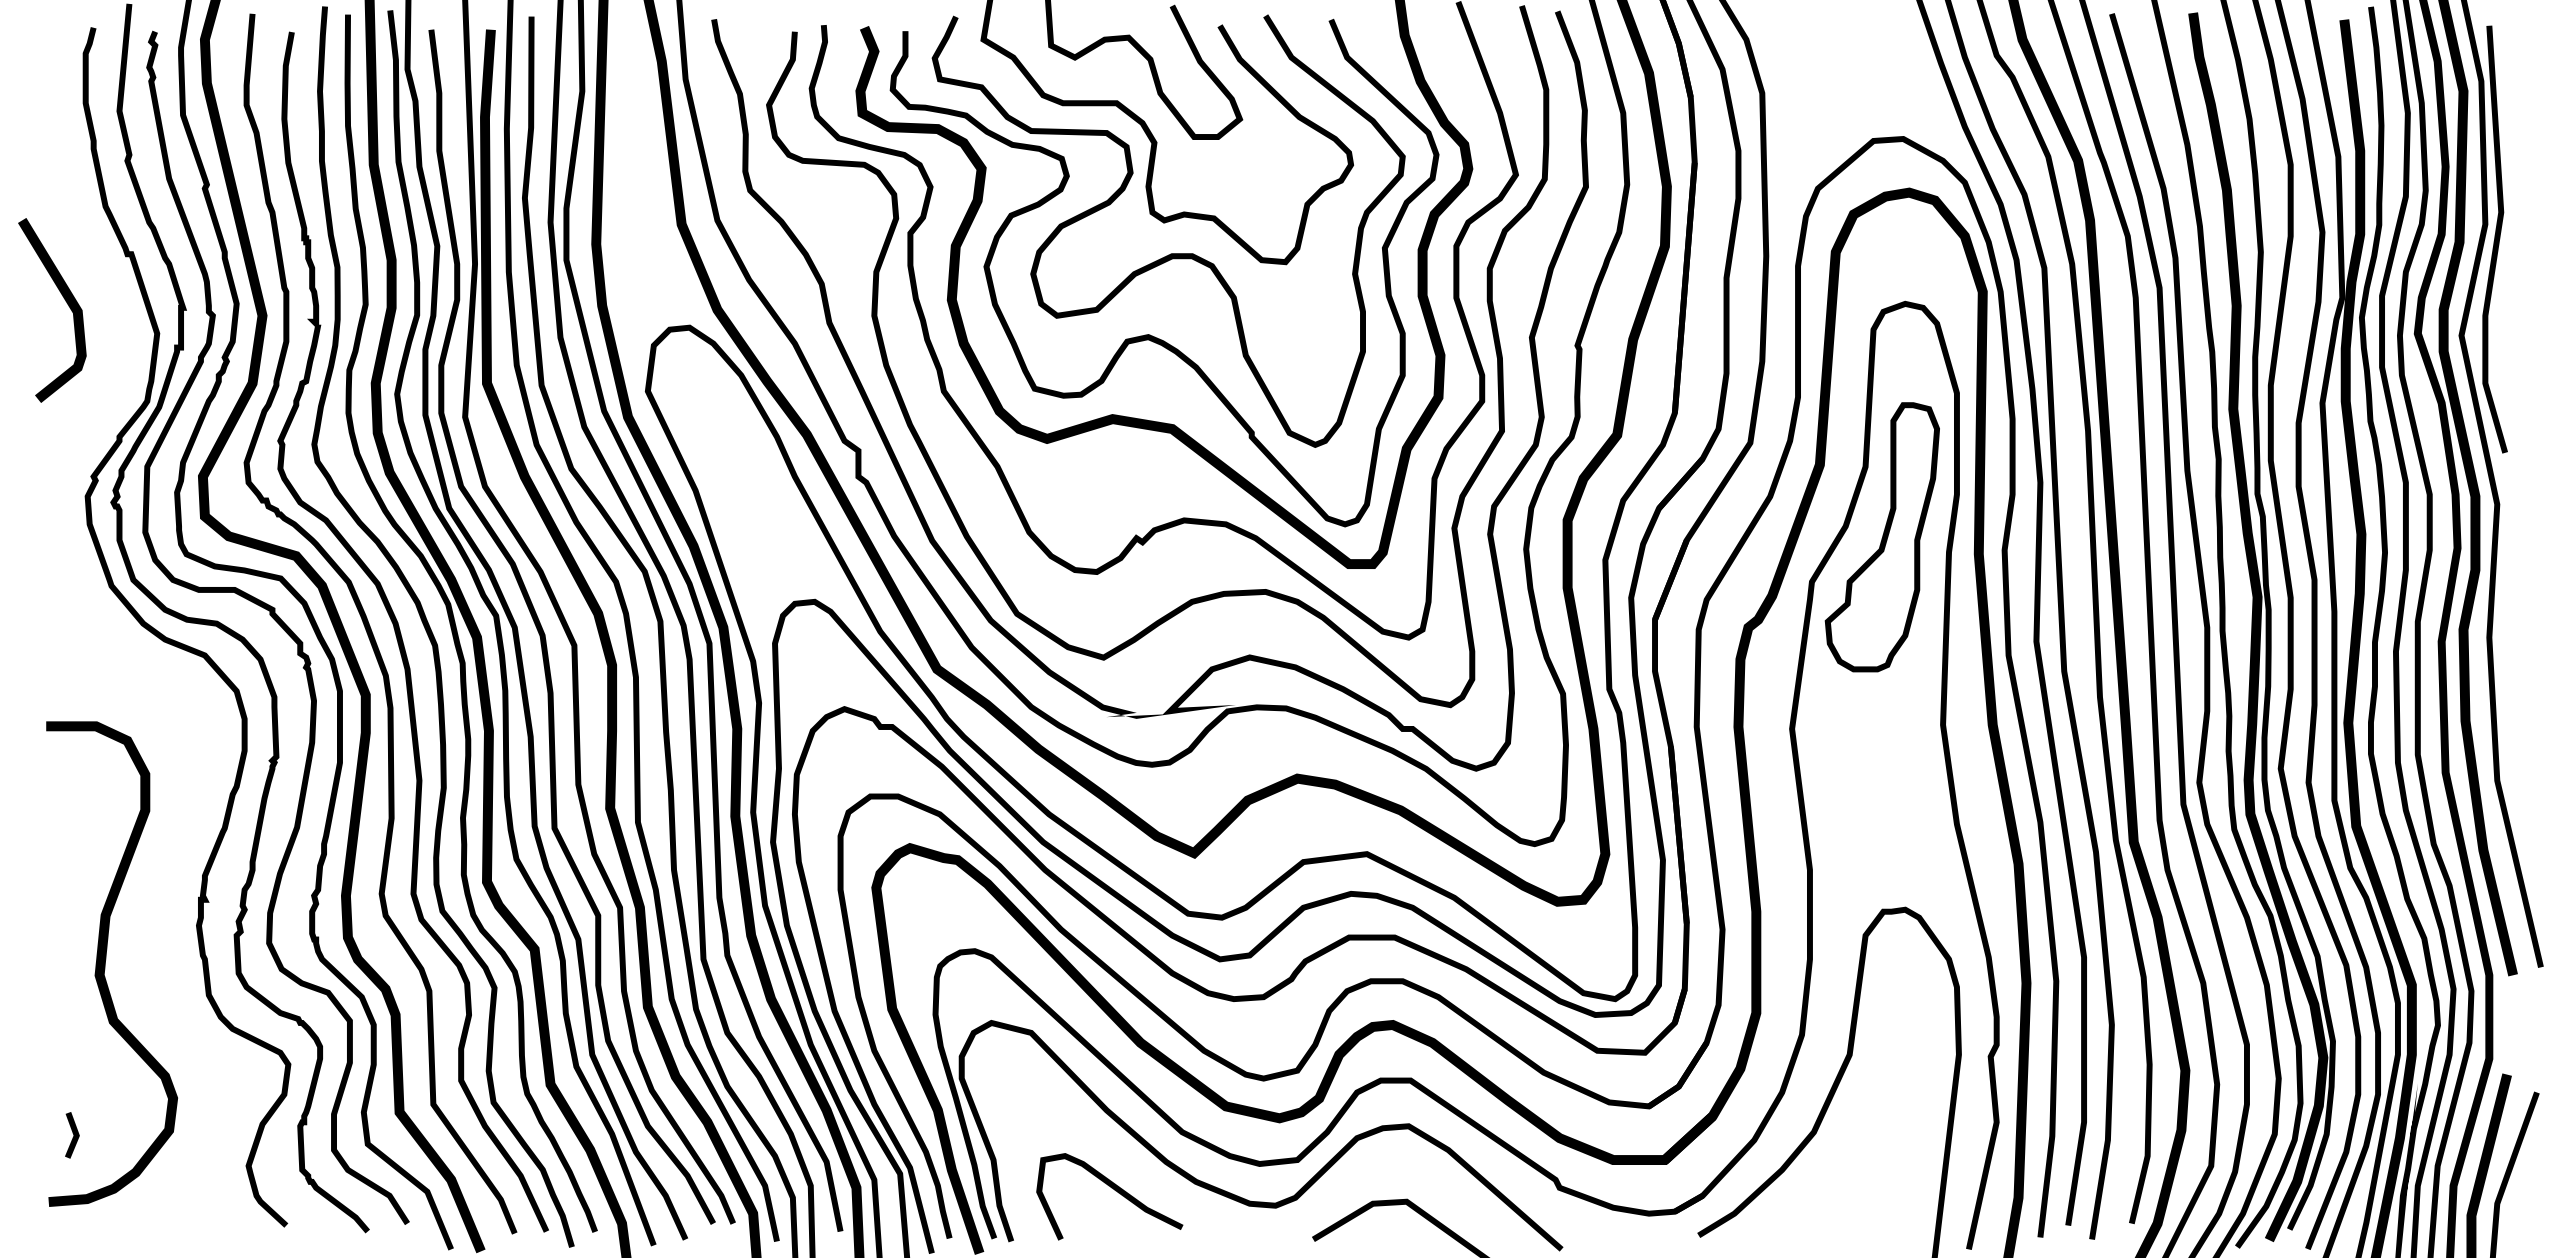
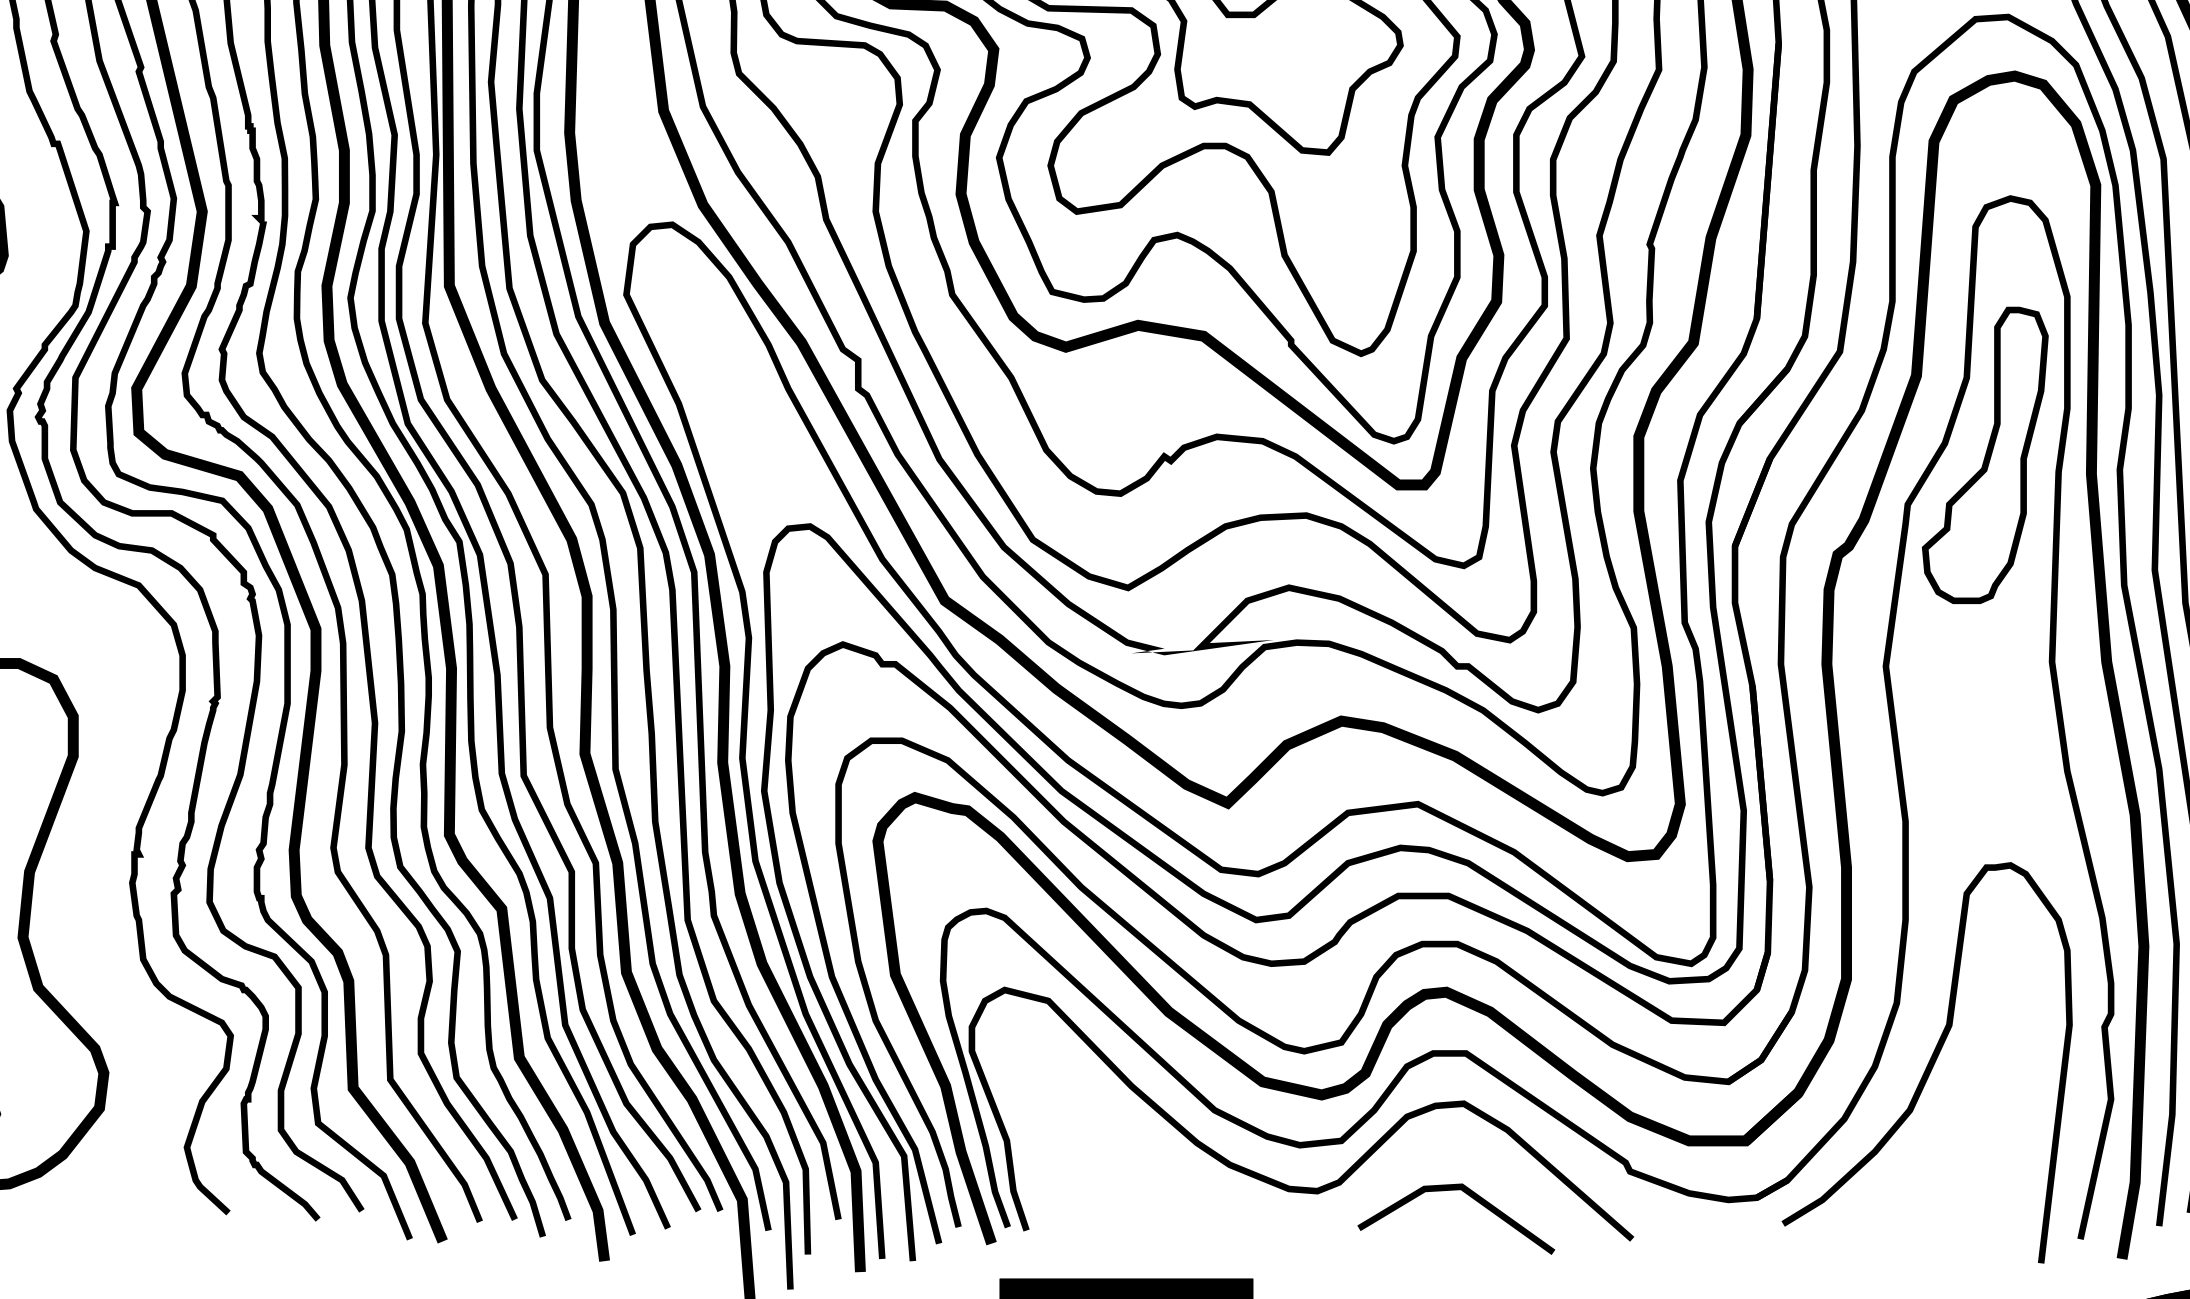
curve: (1114, 1190) -> (1140, 1174), removed

